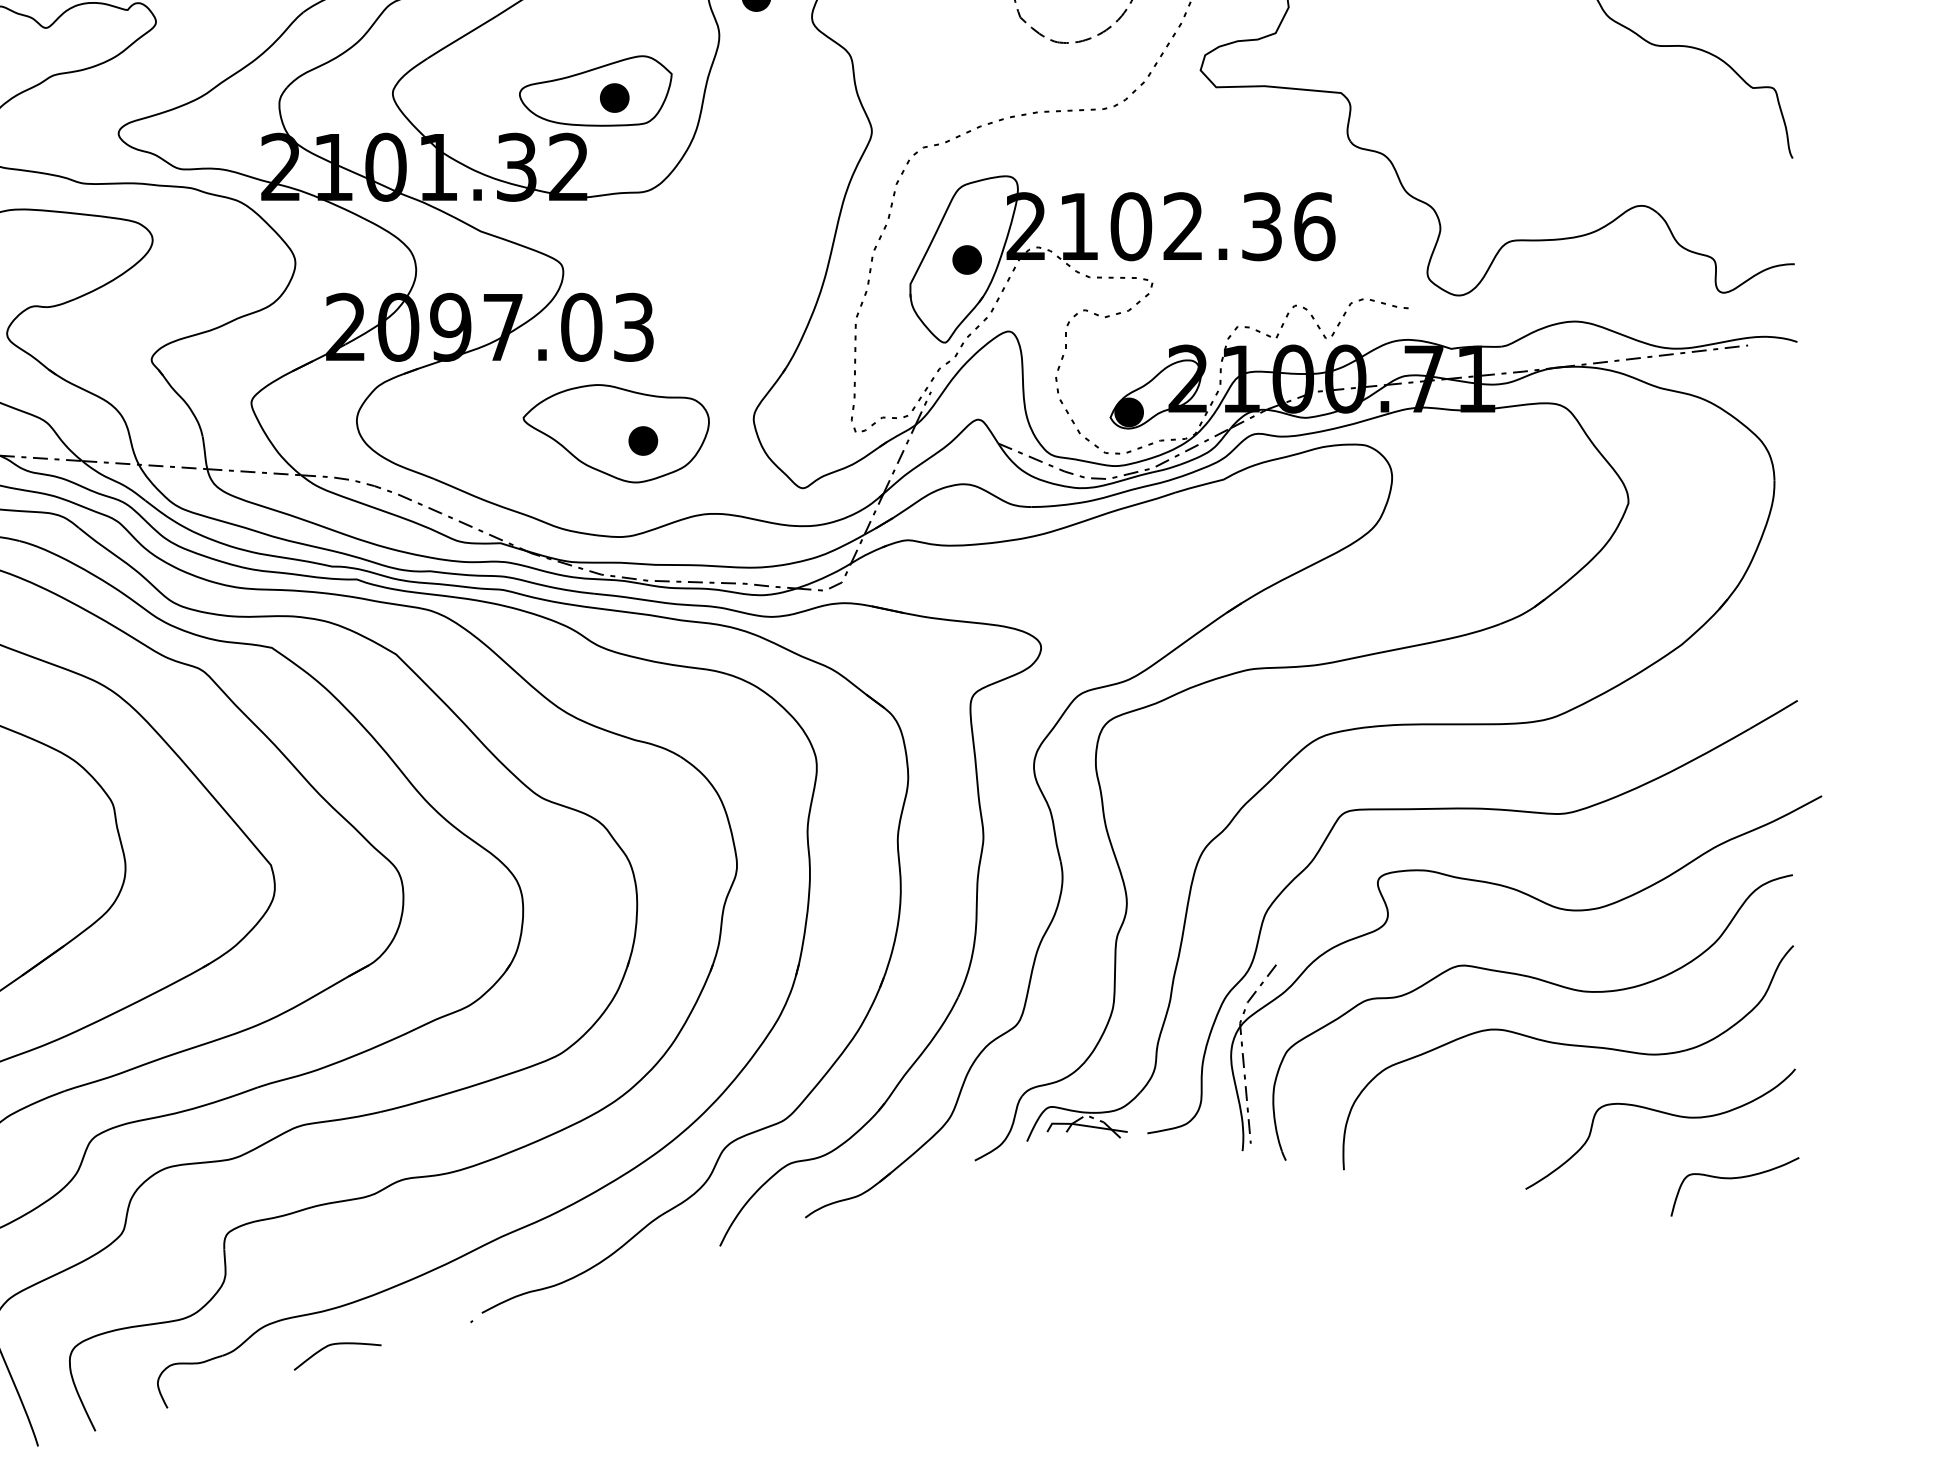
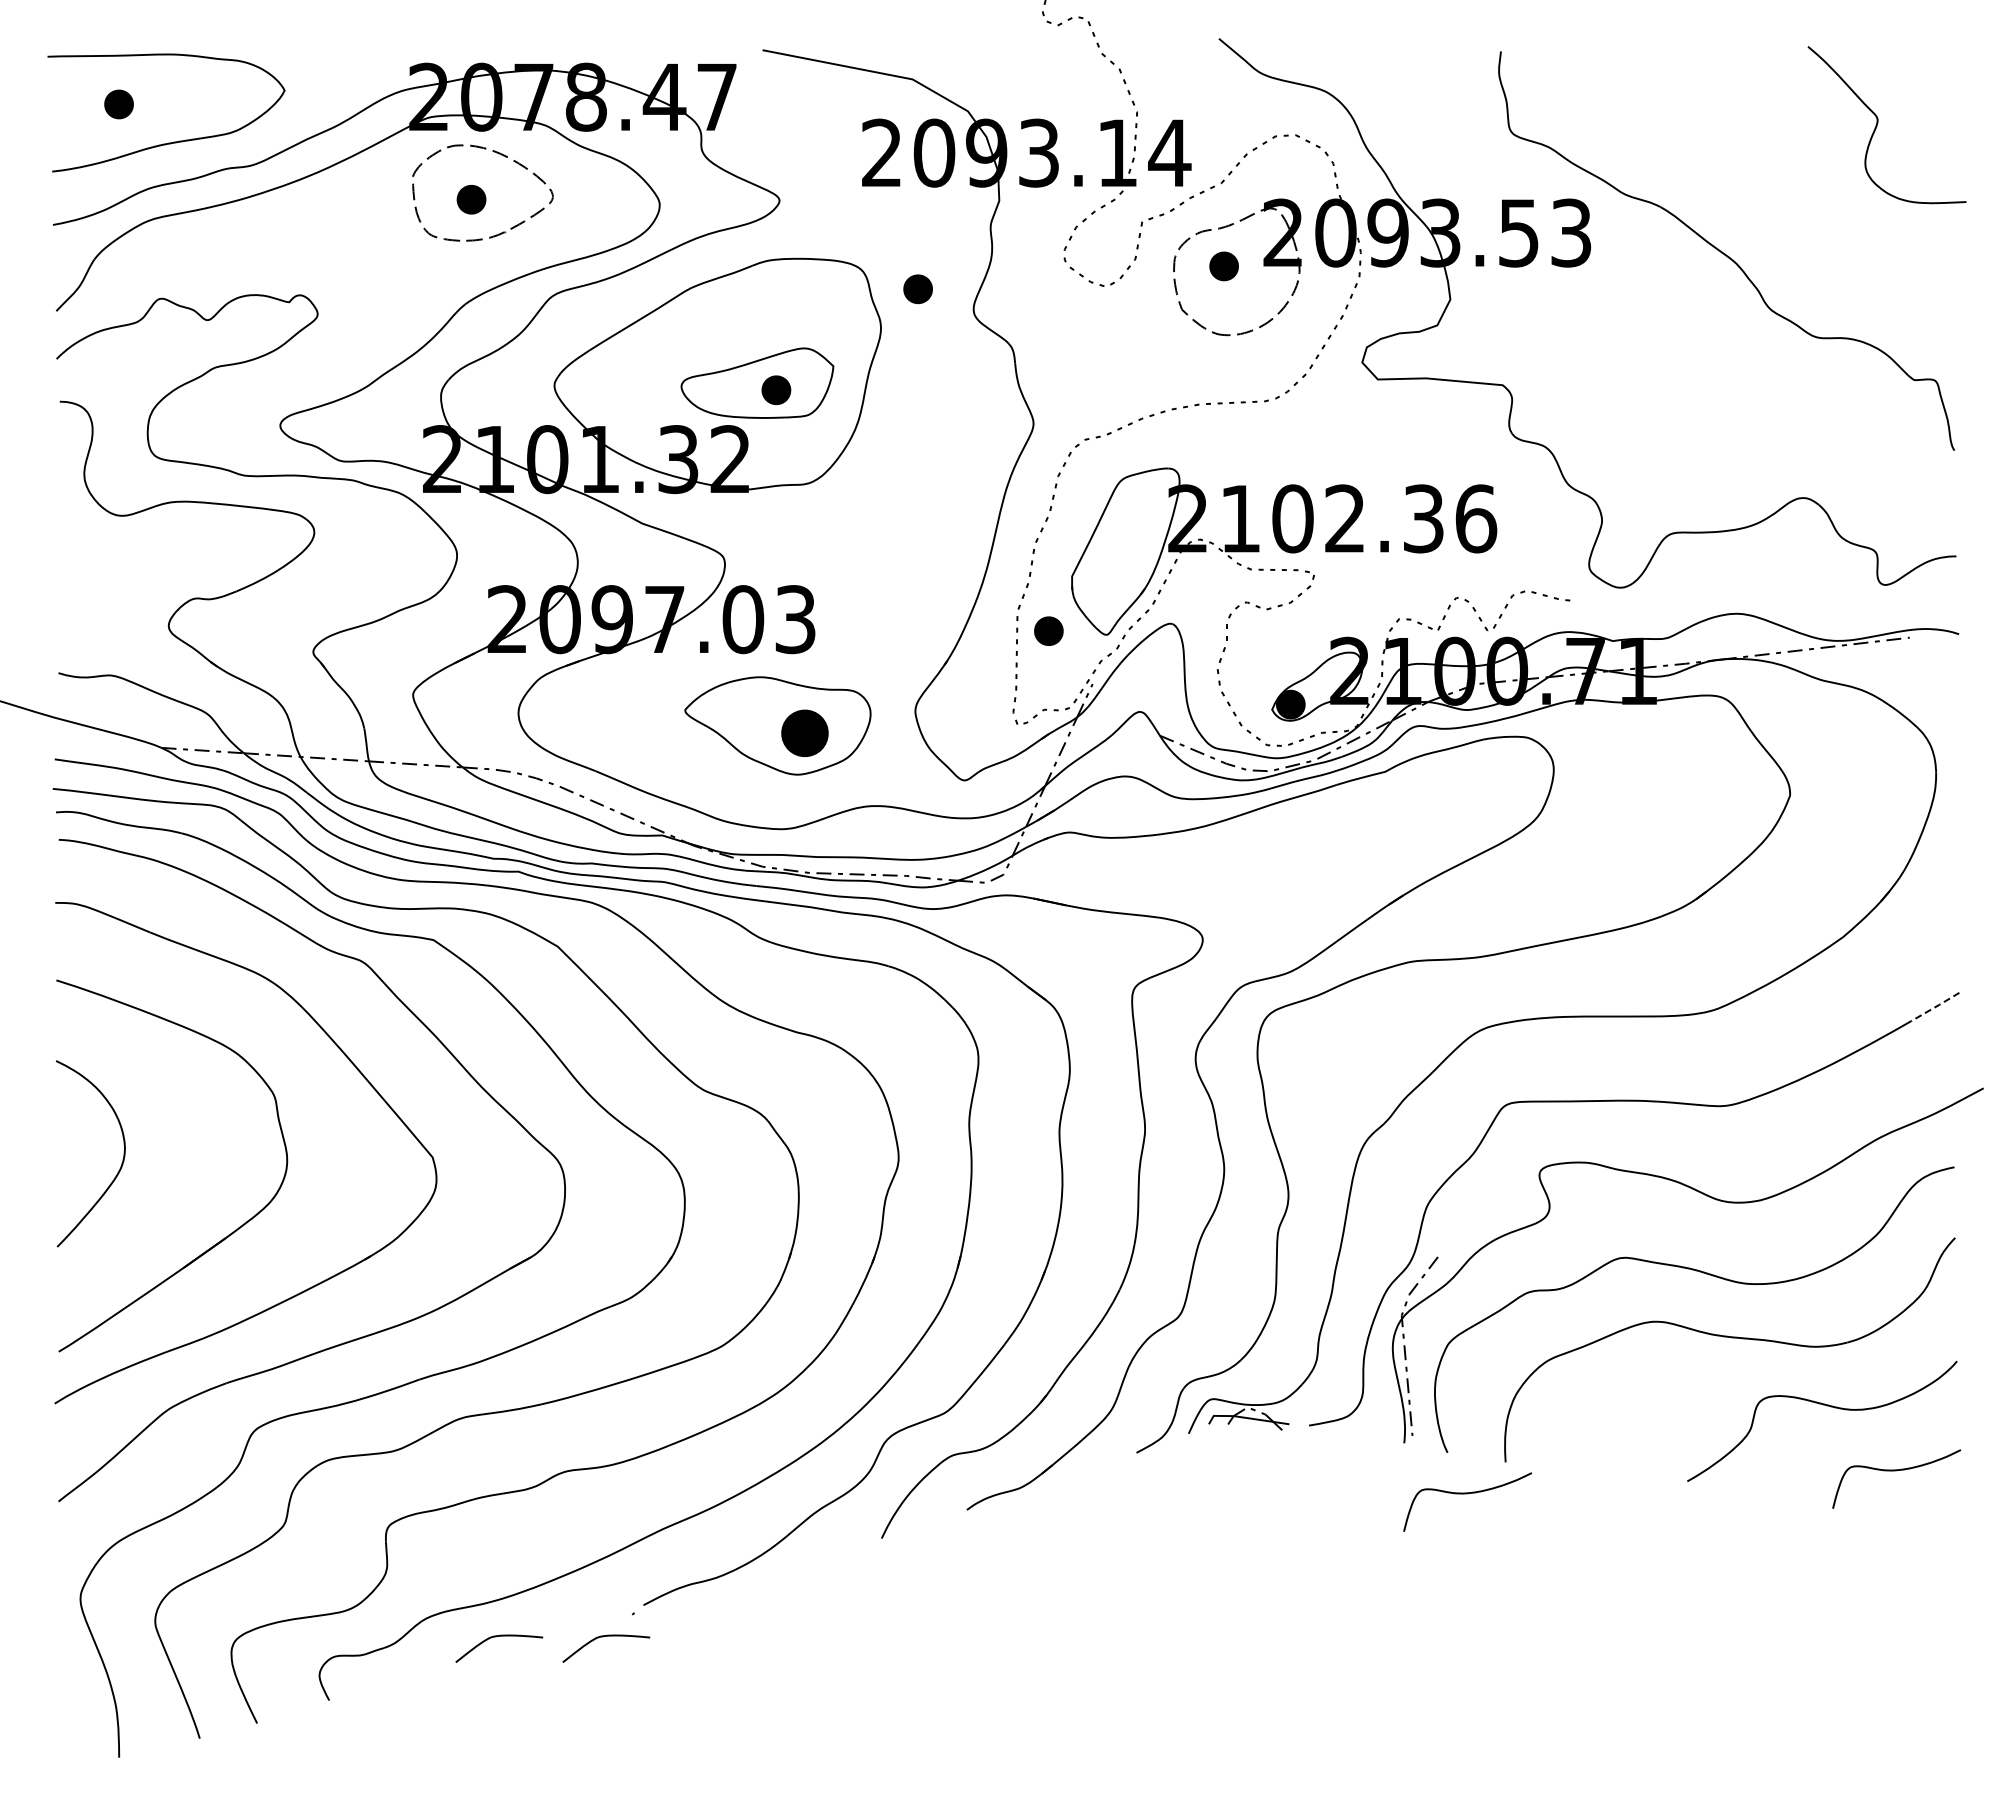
part: (966, 259) -> (1048, 630), moved
part: (642, 440) -> (804, 732), size x1.6
line: (1774, 714) -> (1936, 1006), solid -> dashed
curve: (1305, 1202) -> (1467, 1494), added
curve: (441, 1345) -> (603, 1637), added

